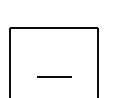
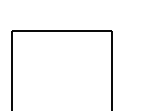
line: (54, 76) -> (61, 86), removed

